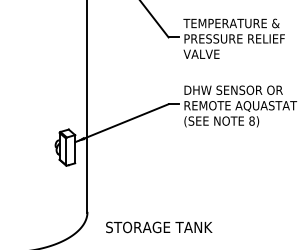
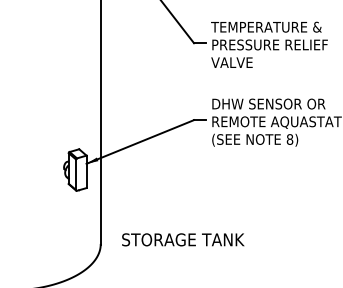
text: (159, 227) -> (183, 239), moved

